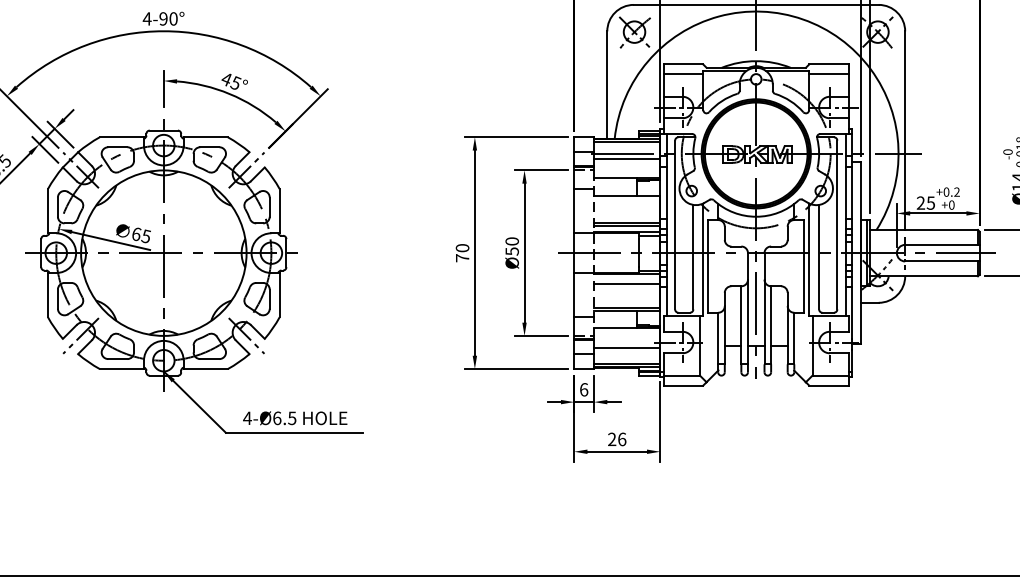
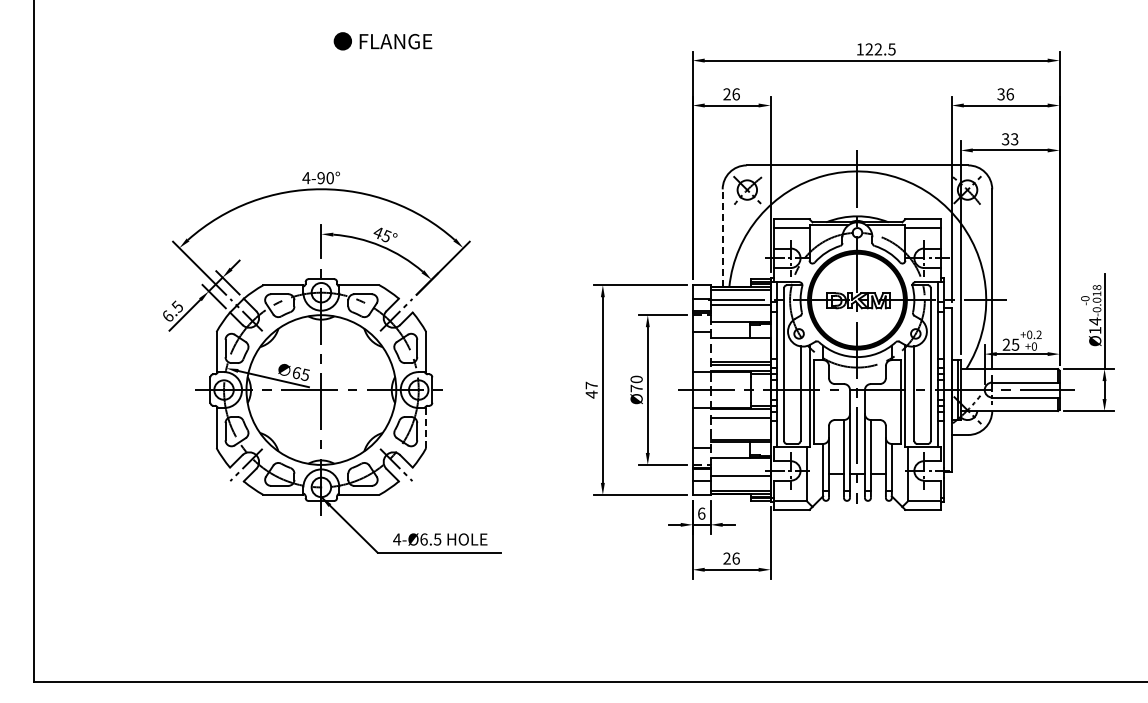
line: (607, 84) -> (722, 237), solid -> dashed
text: (512, 251) -> (636, 388), Ø50 -> Ø70
text: (462, 252) -> (591, 389), 70 -> 47
line: (279, 294) -> (426, 427), solid -> dashed

